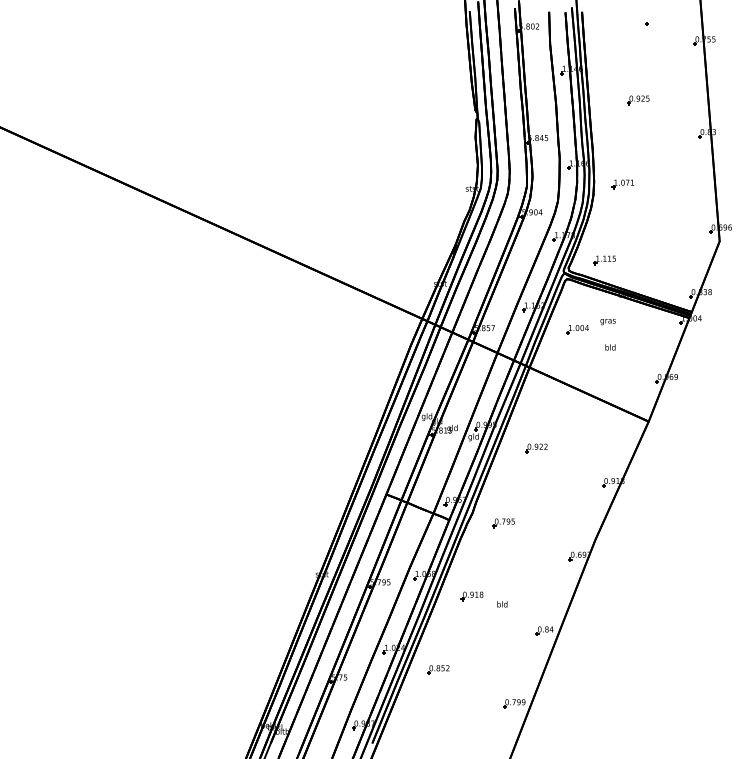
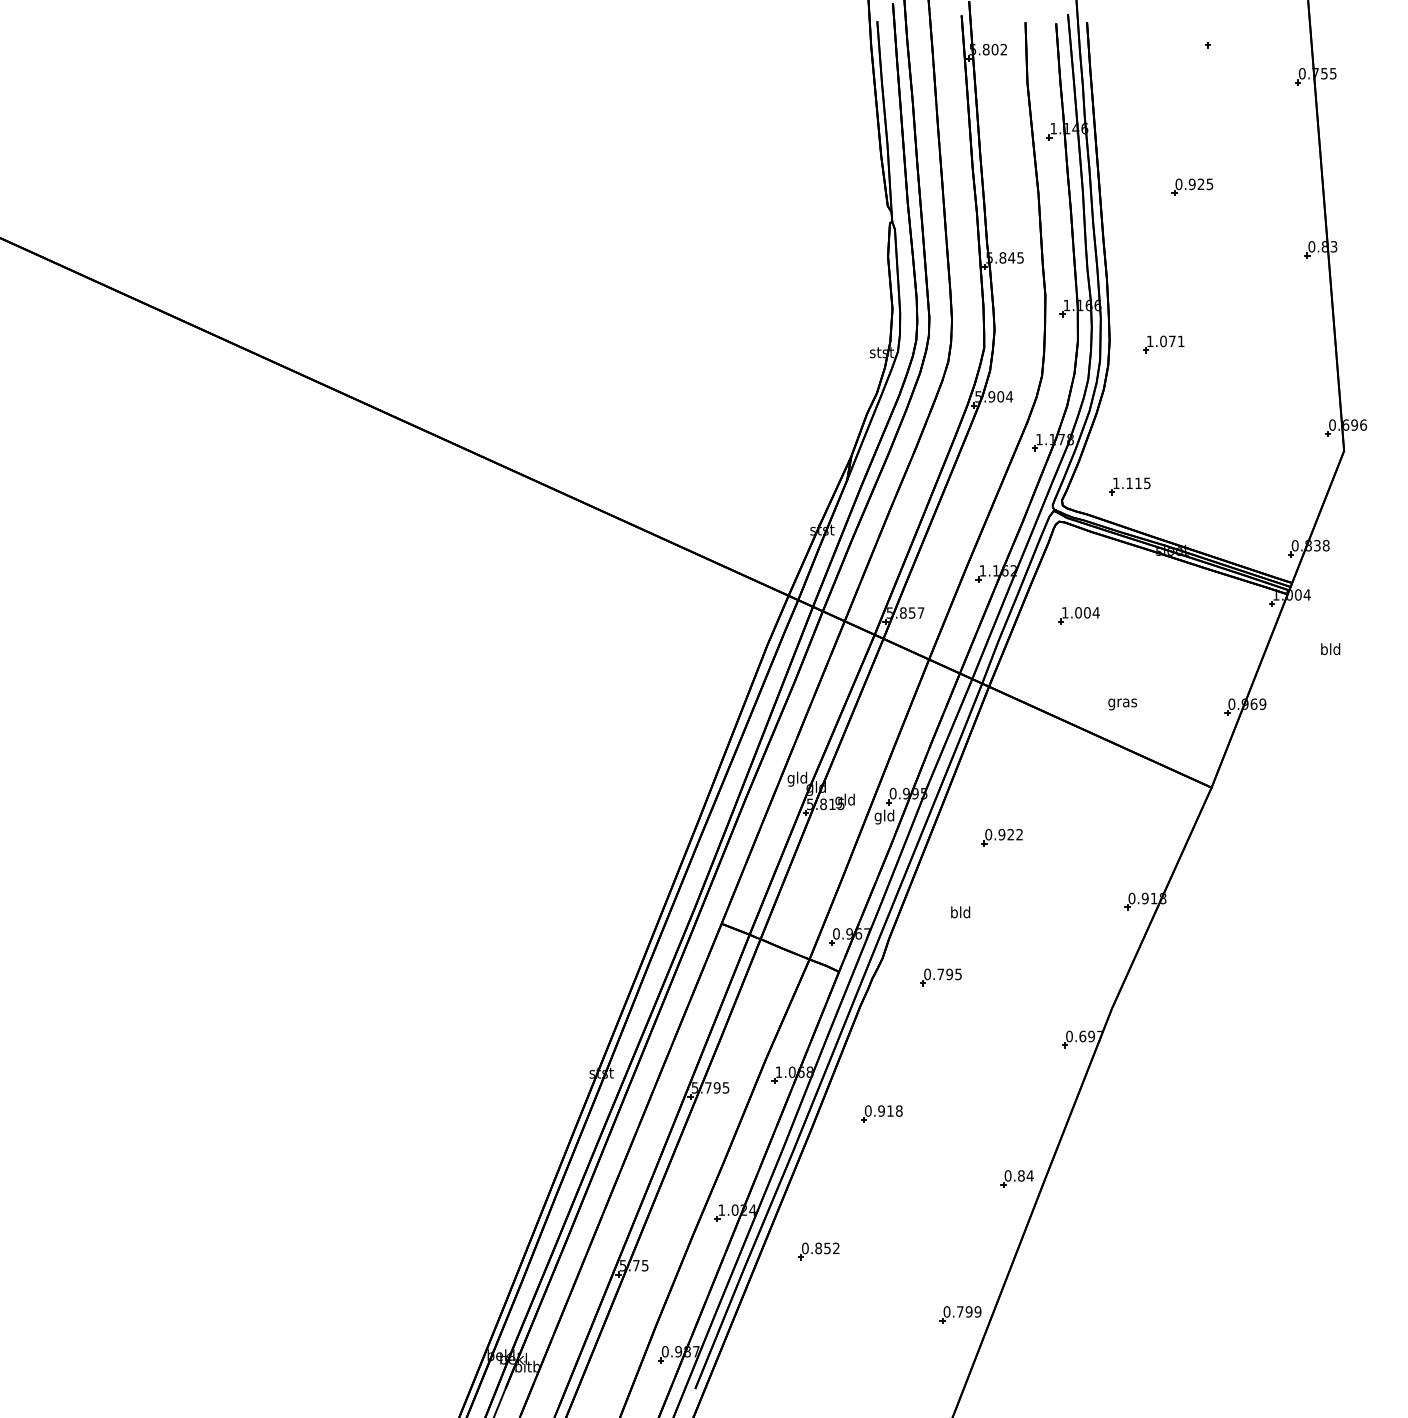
text: (607, 322) -> (1121, 705), moved
text: (610, 347) -> (1330, 649), moved
text: (502, 604) -> (960, 912), moved

